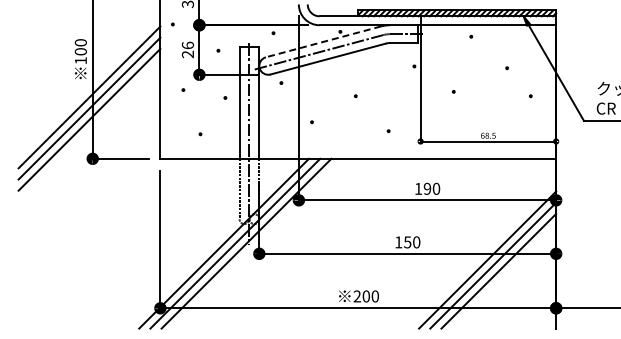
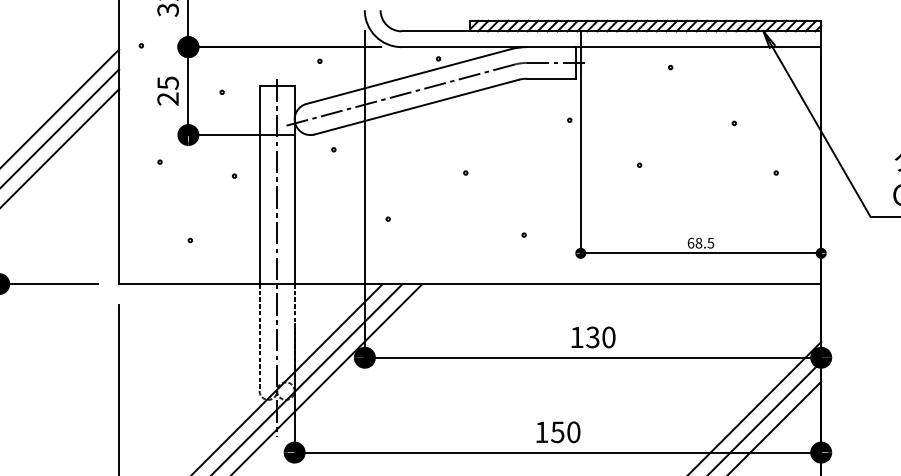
line: (323, 41) -> (408, 75), dashed -> solid
text: (187, 45) -> (167, 83), 26 -> 25
text: (427, 188) -> (592, 336), 190 -> 130

